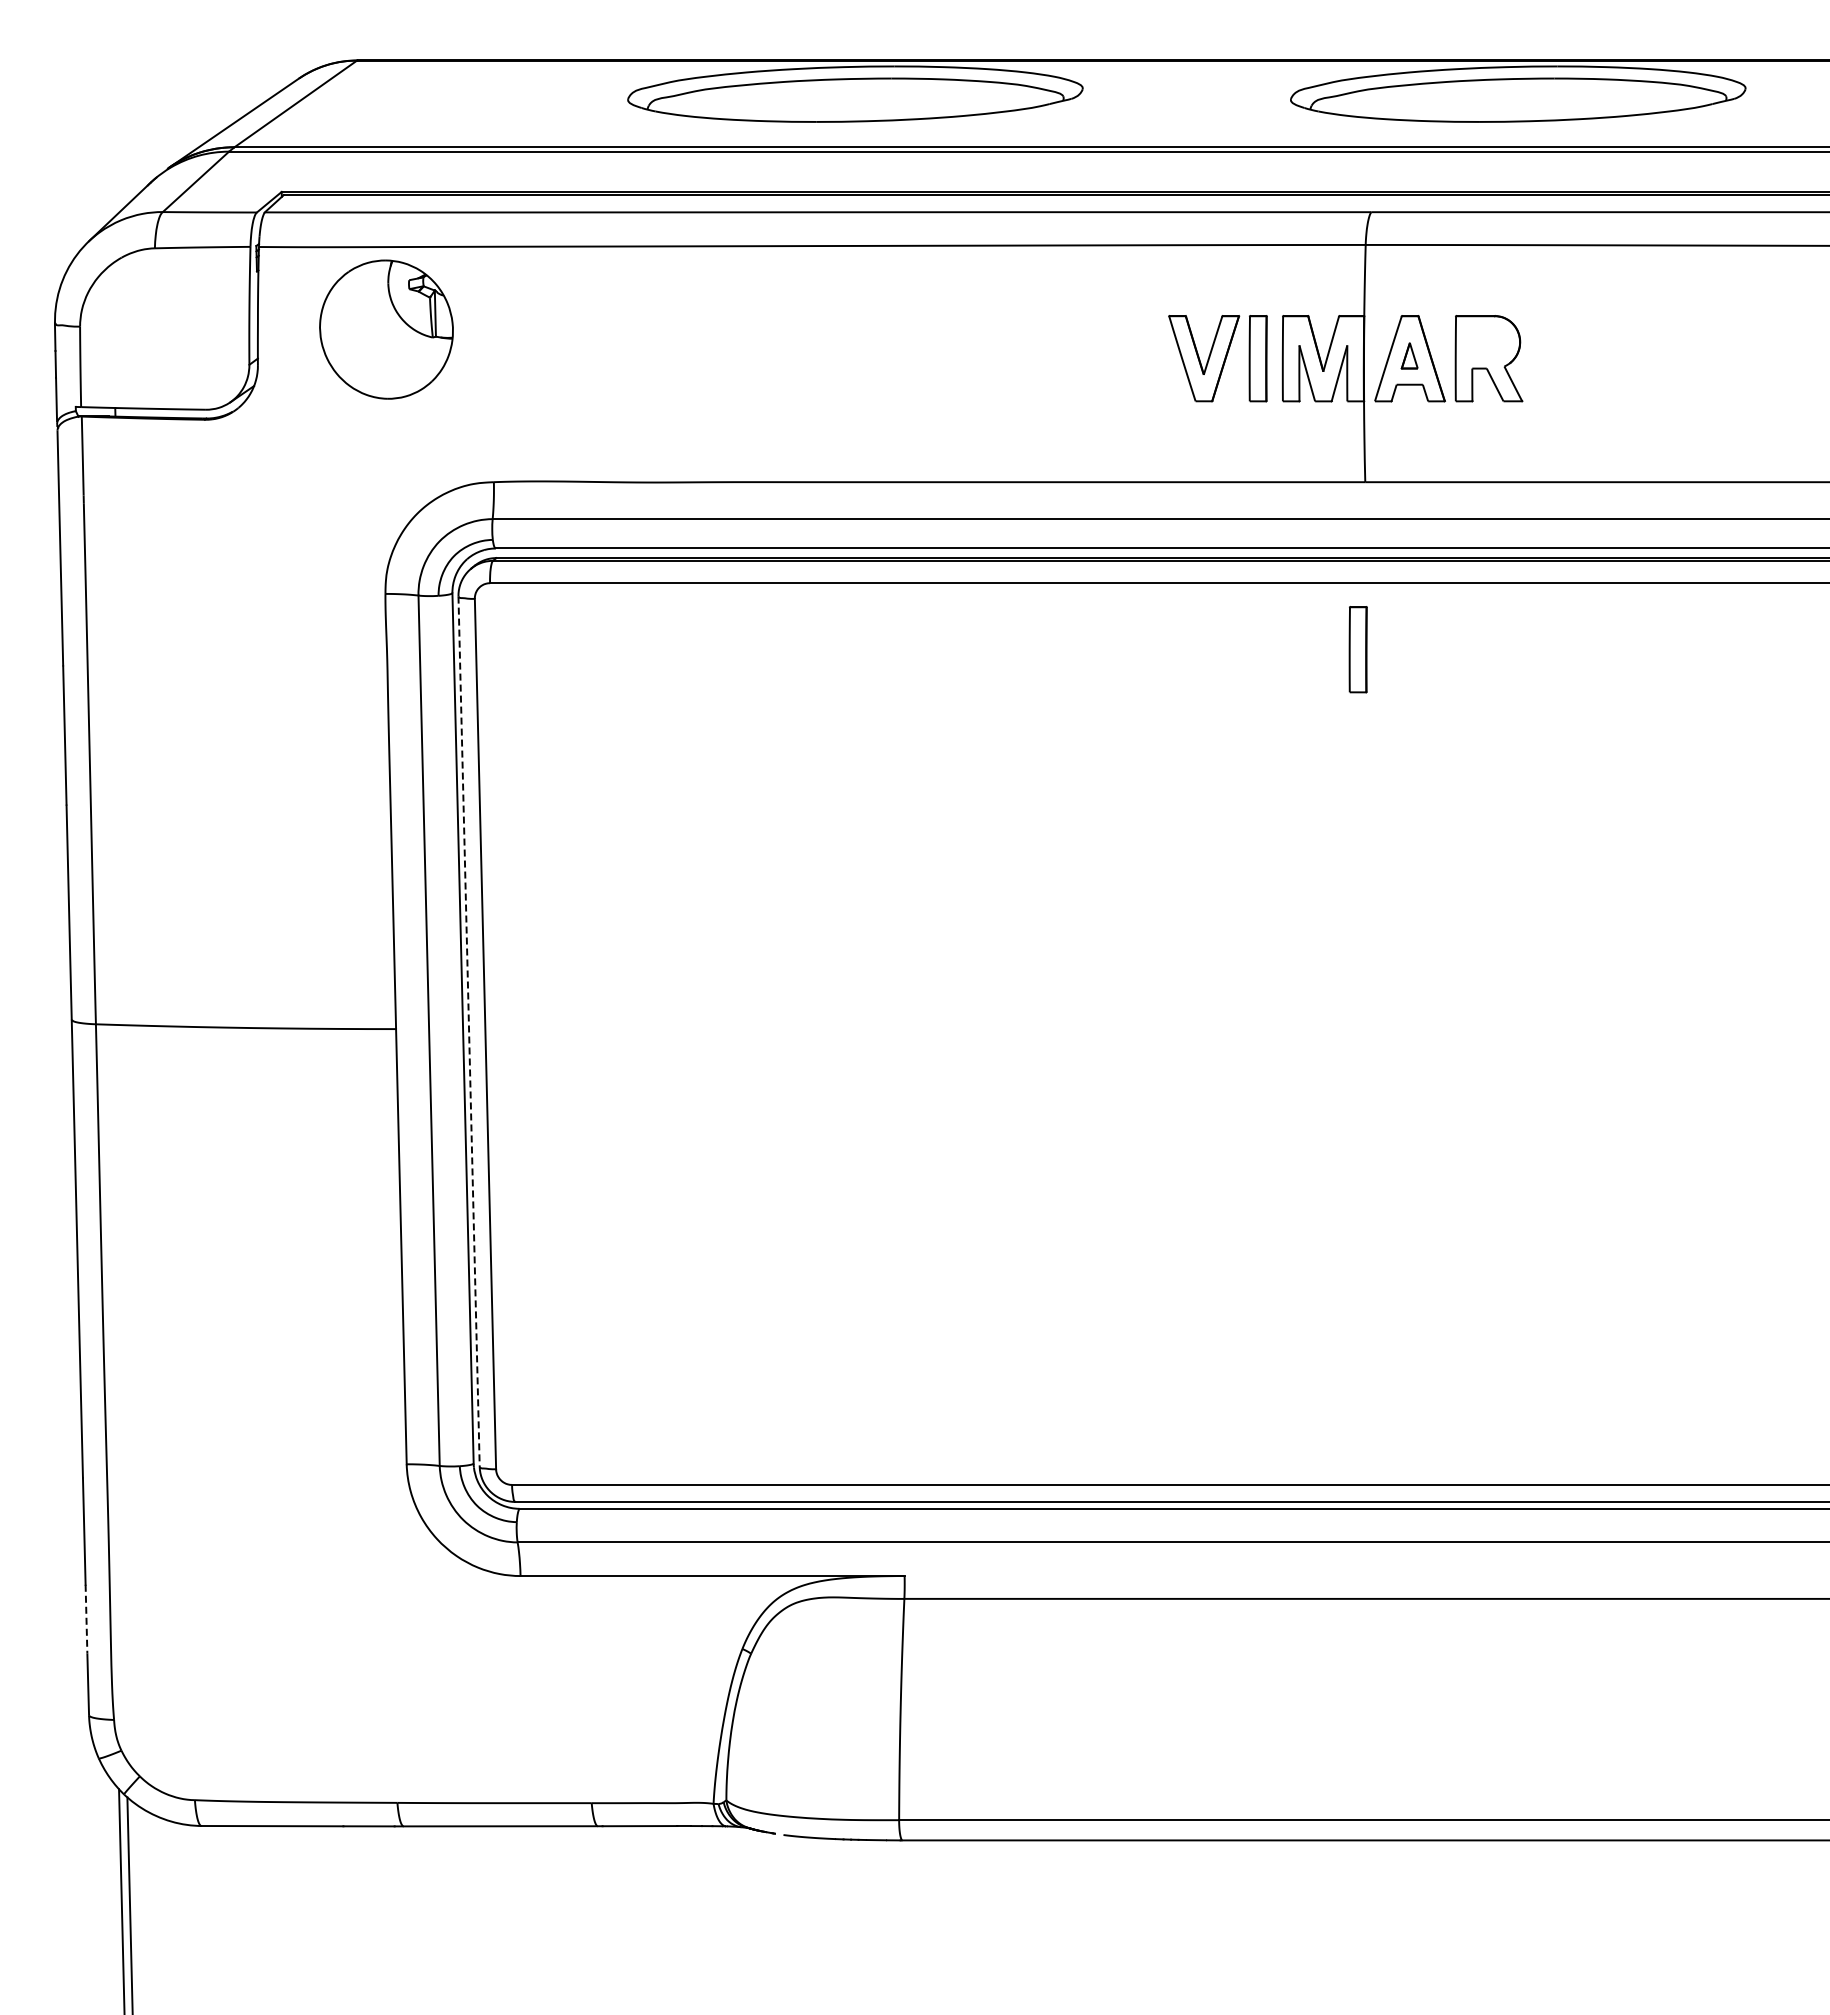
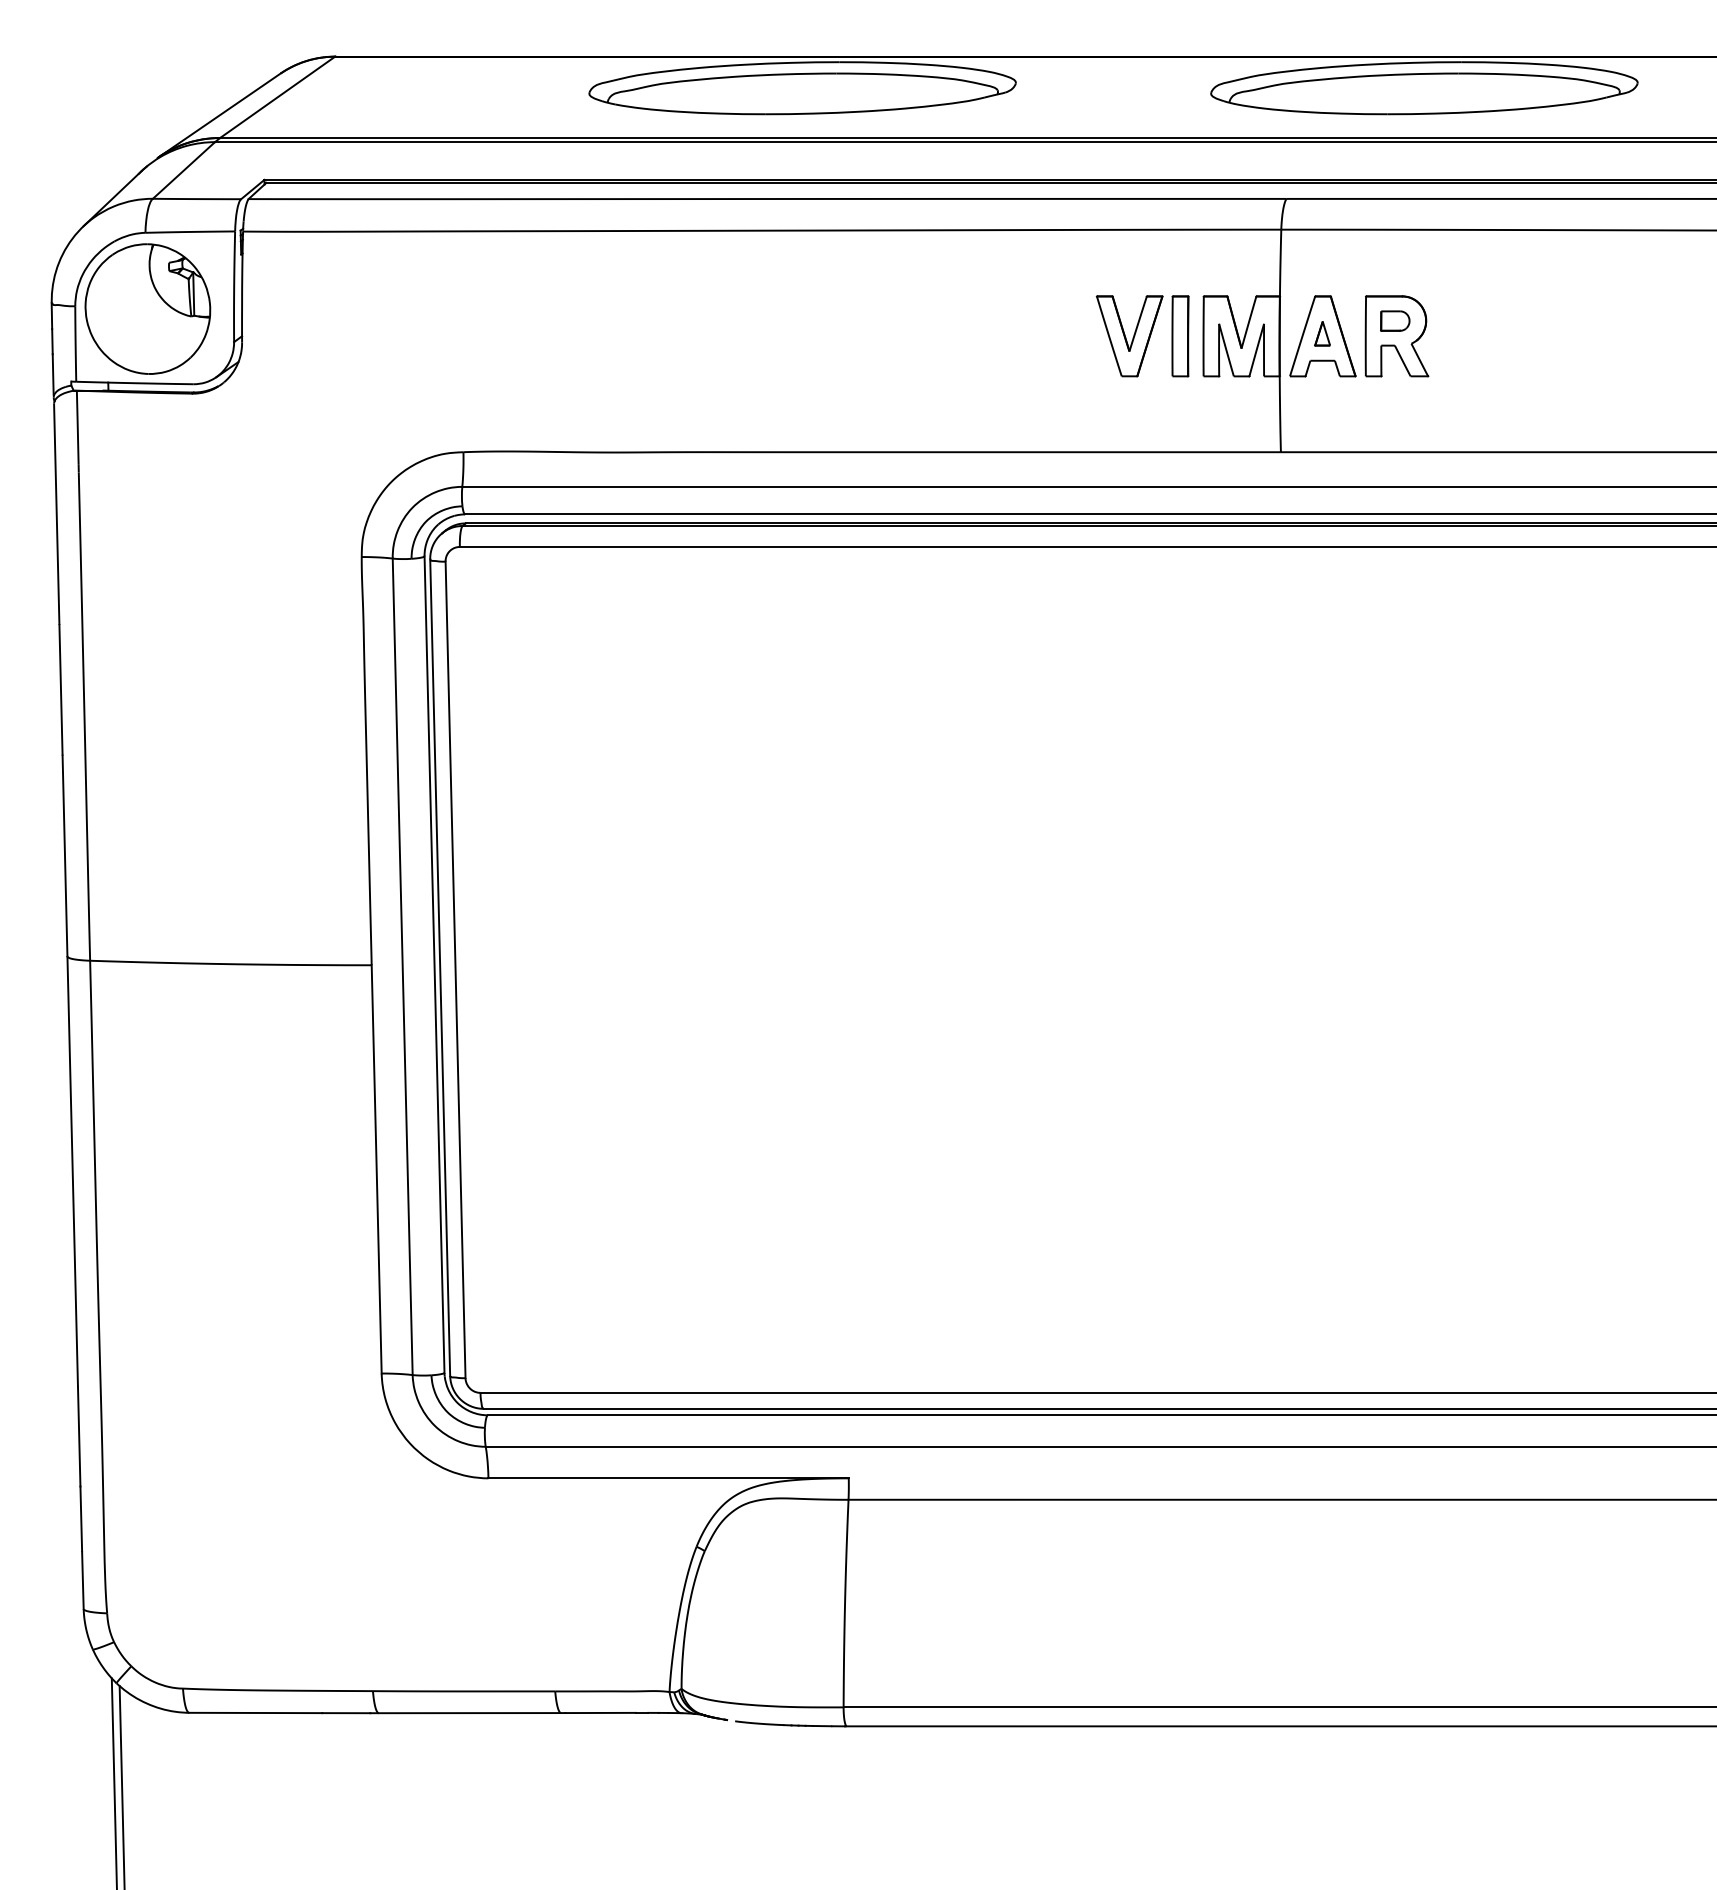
part: (386, 329) -> (147, 308), moved
part: (1487, 342) -> (1395, 321), added
part: (1357, 649) -> (1273, 609), removed
line: (469, 1032) -> (440, 968), dashed -> solid
line: (86, 1619) -> (81, 1519), dashed -> solid

